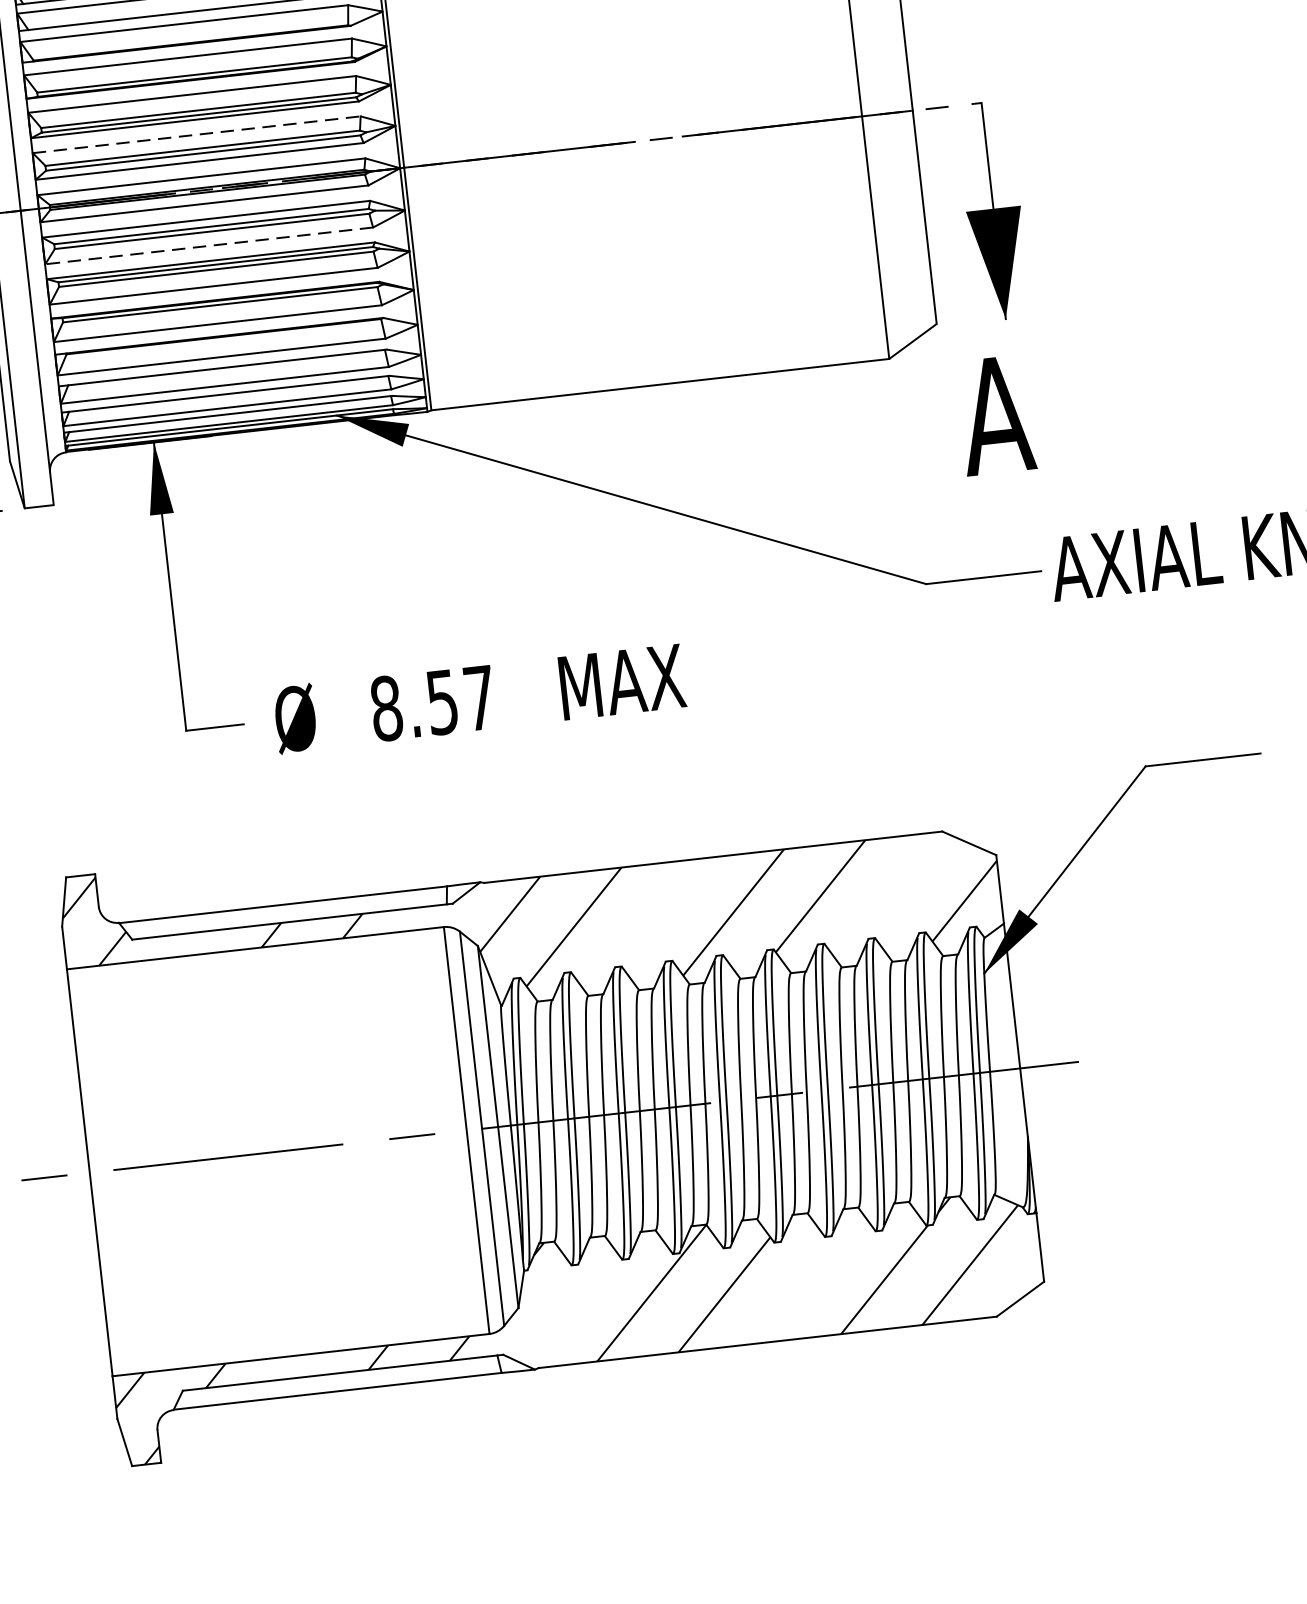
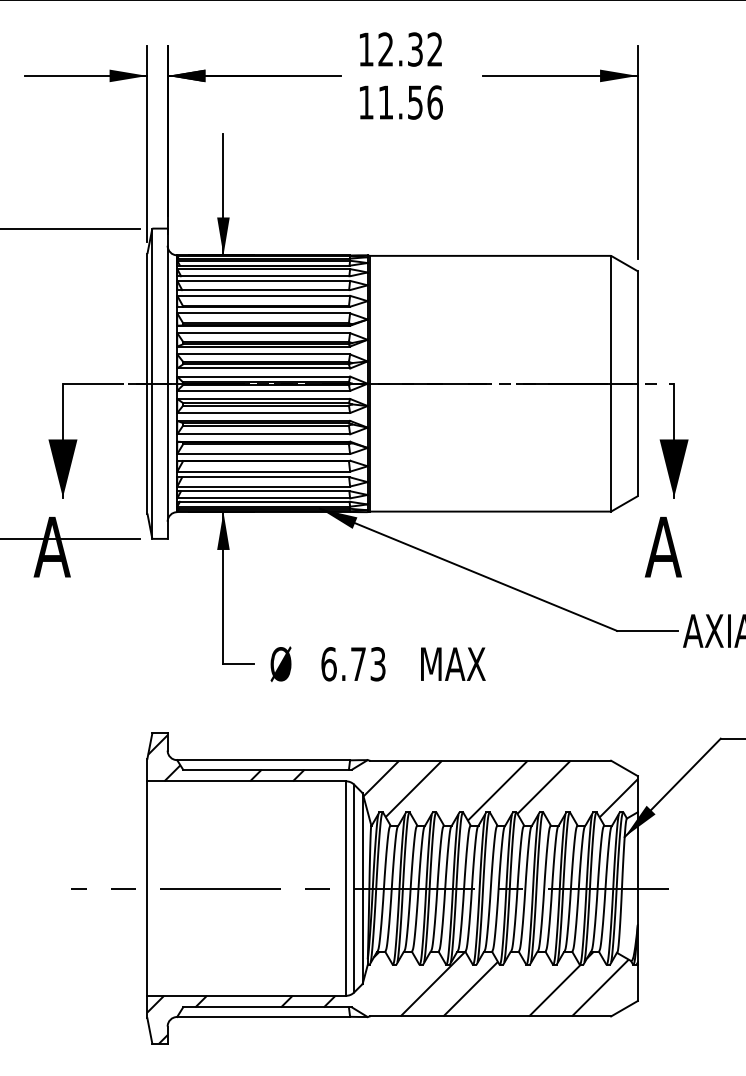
line: (198, 134) -> (264, 354), dashed -> solid
line: (208, 246) -> (263, 413), dashed -> solid
text: (433, 703) -> (353, 664), 8.57 -> 6.73

